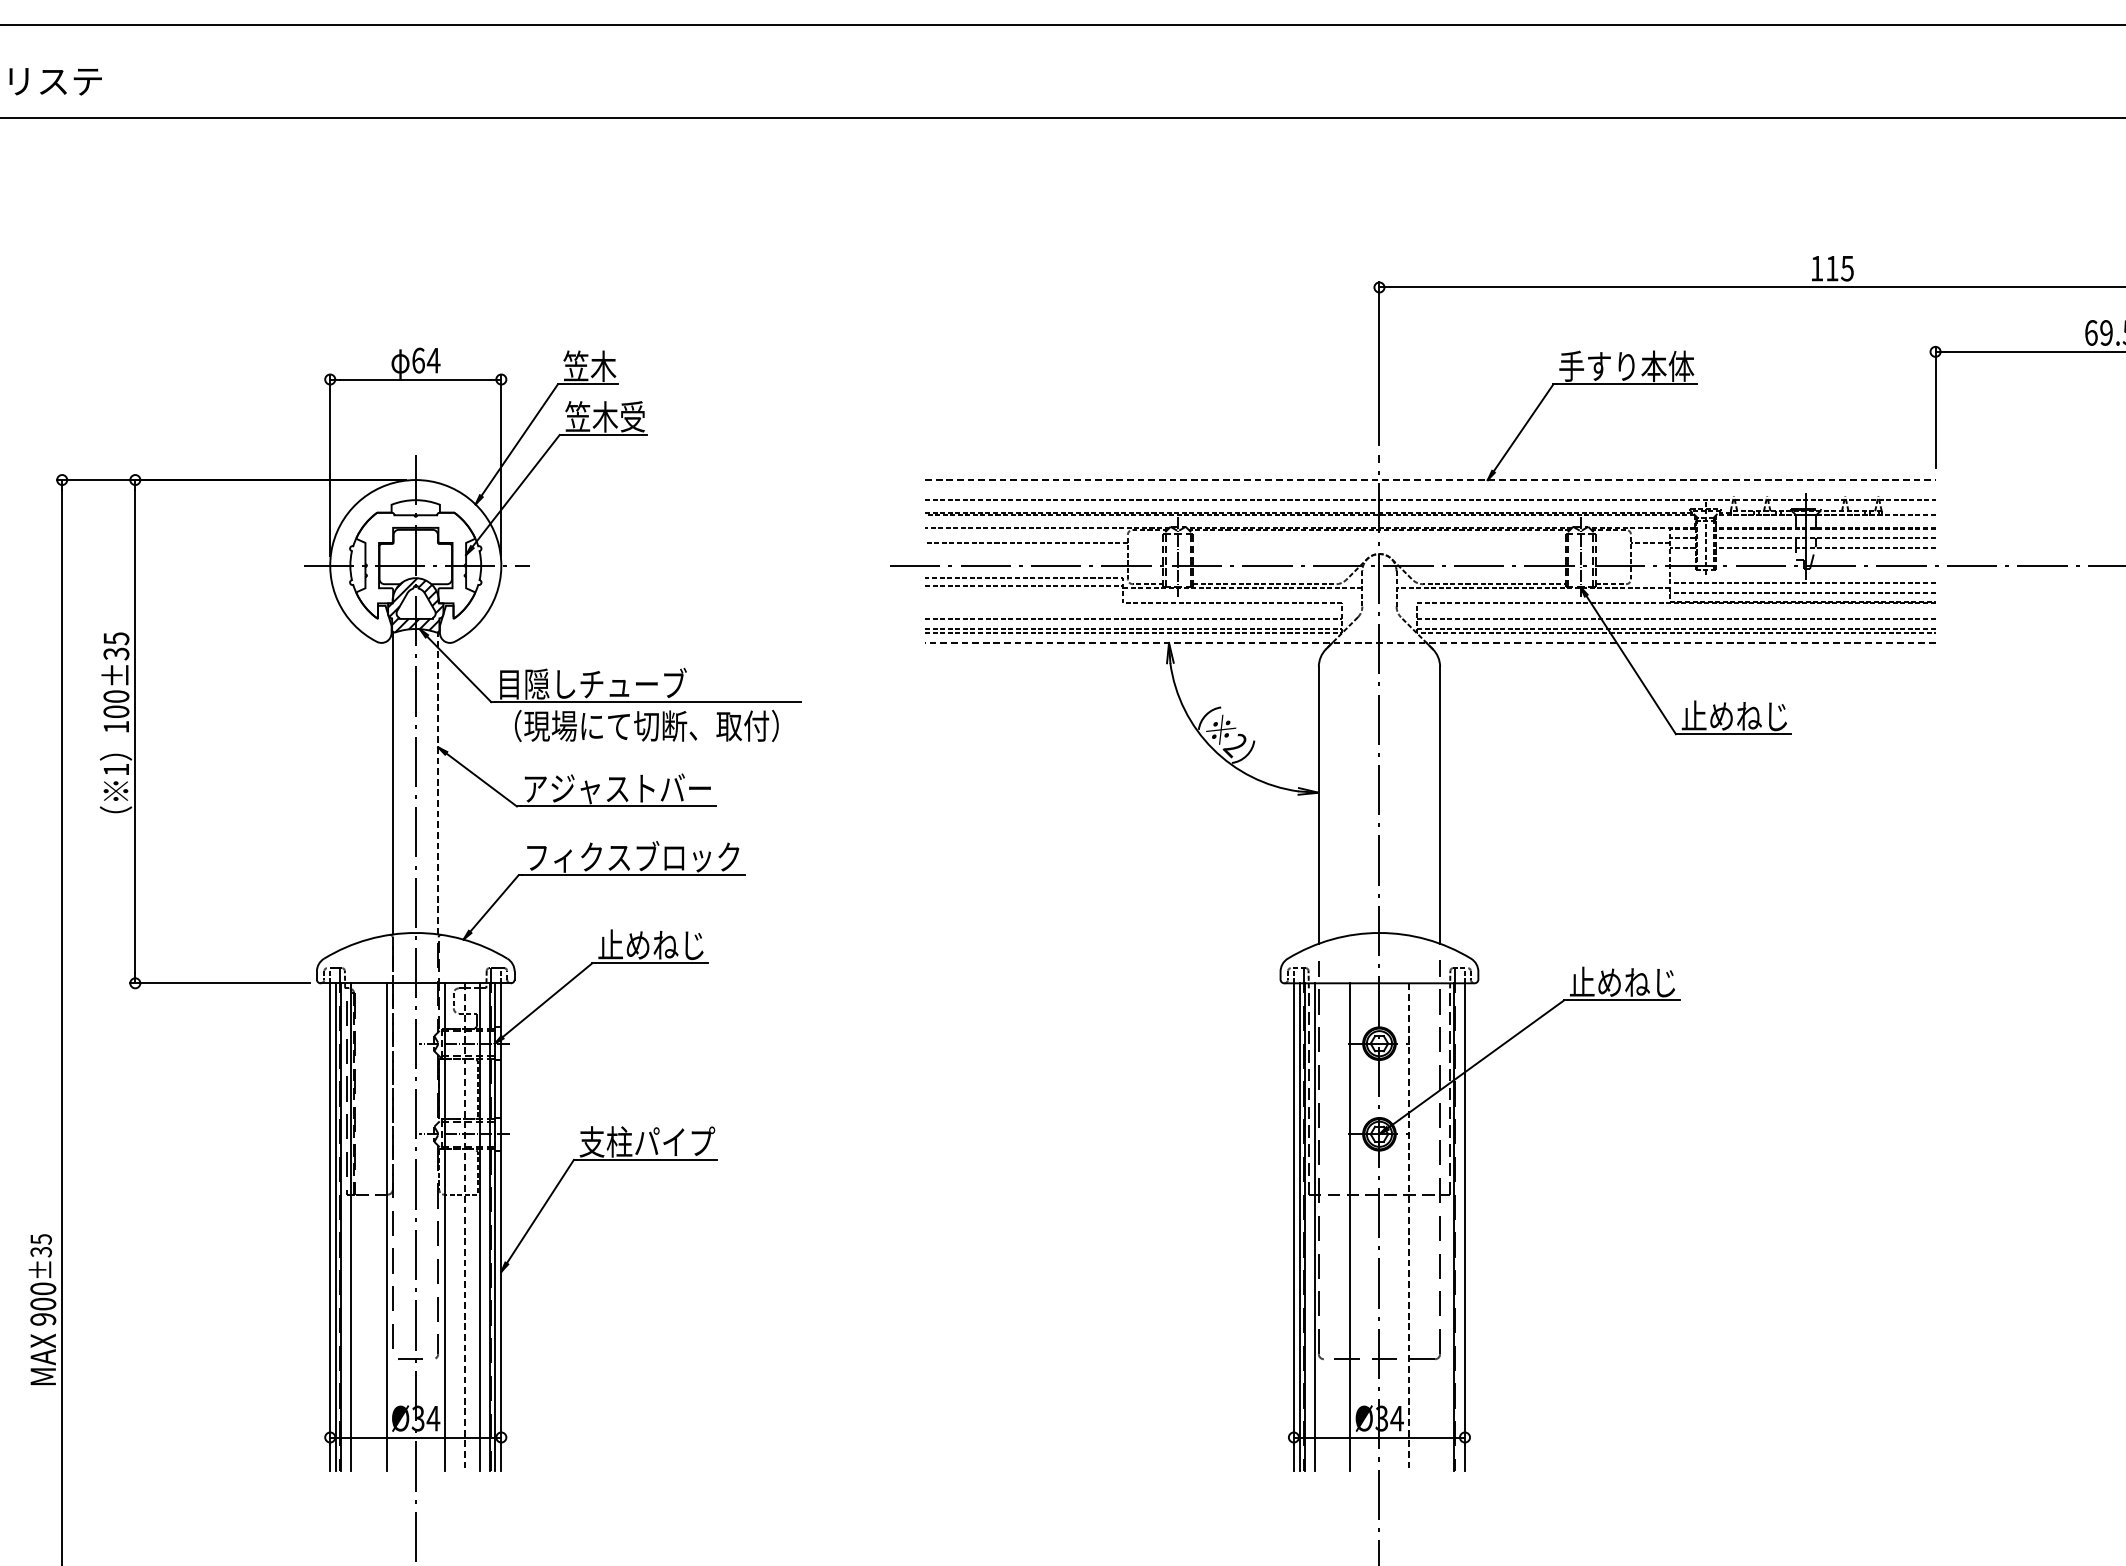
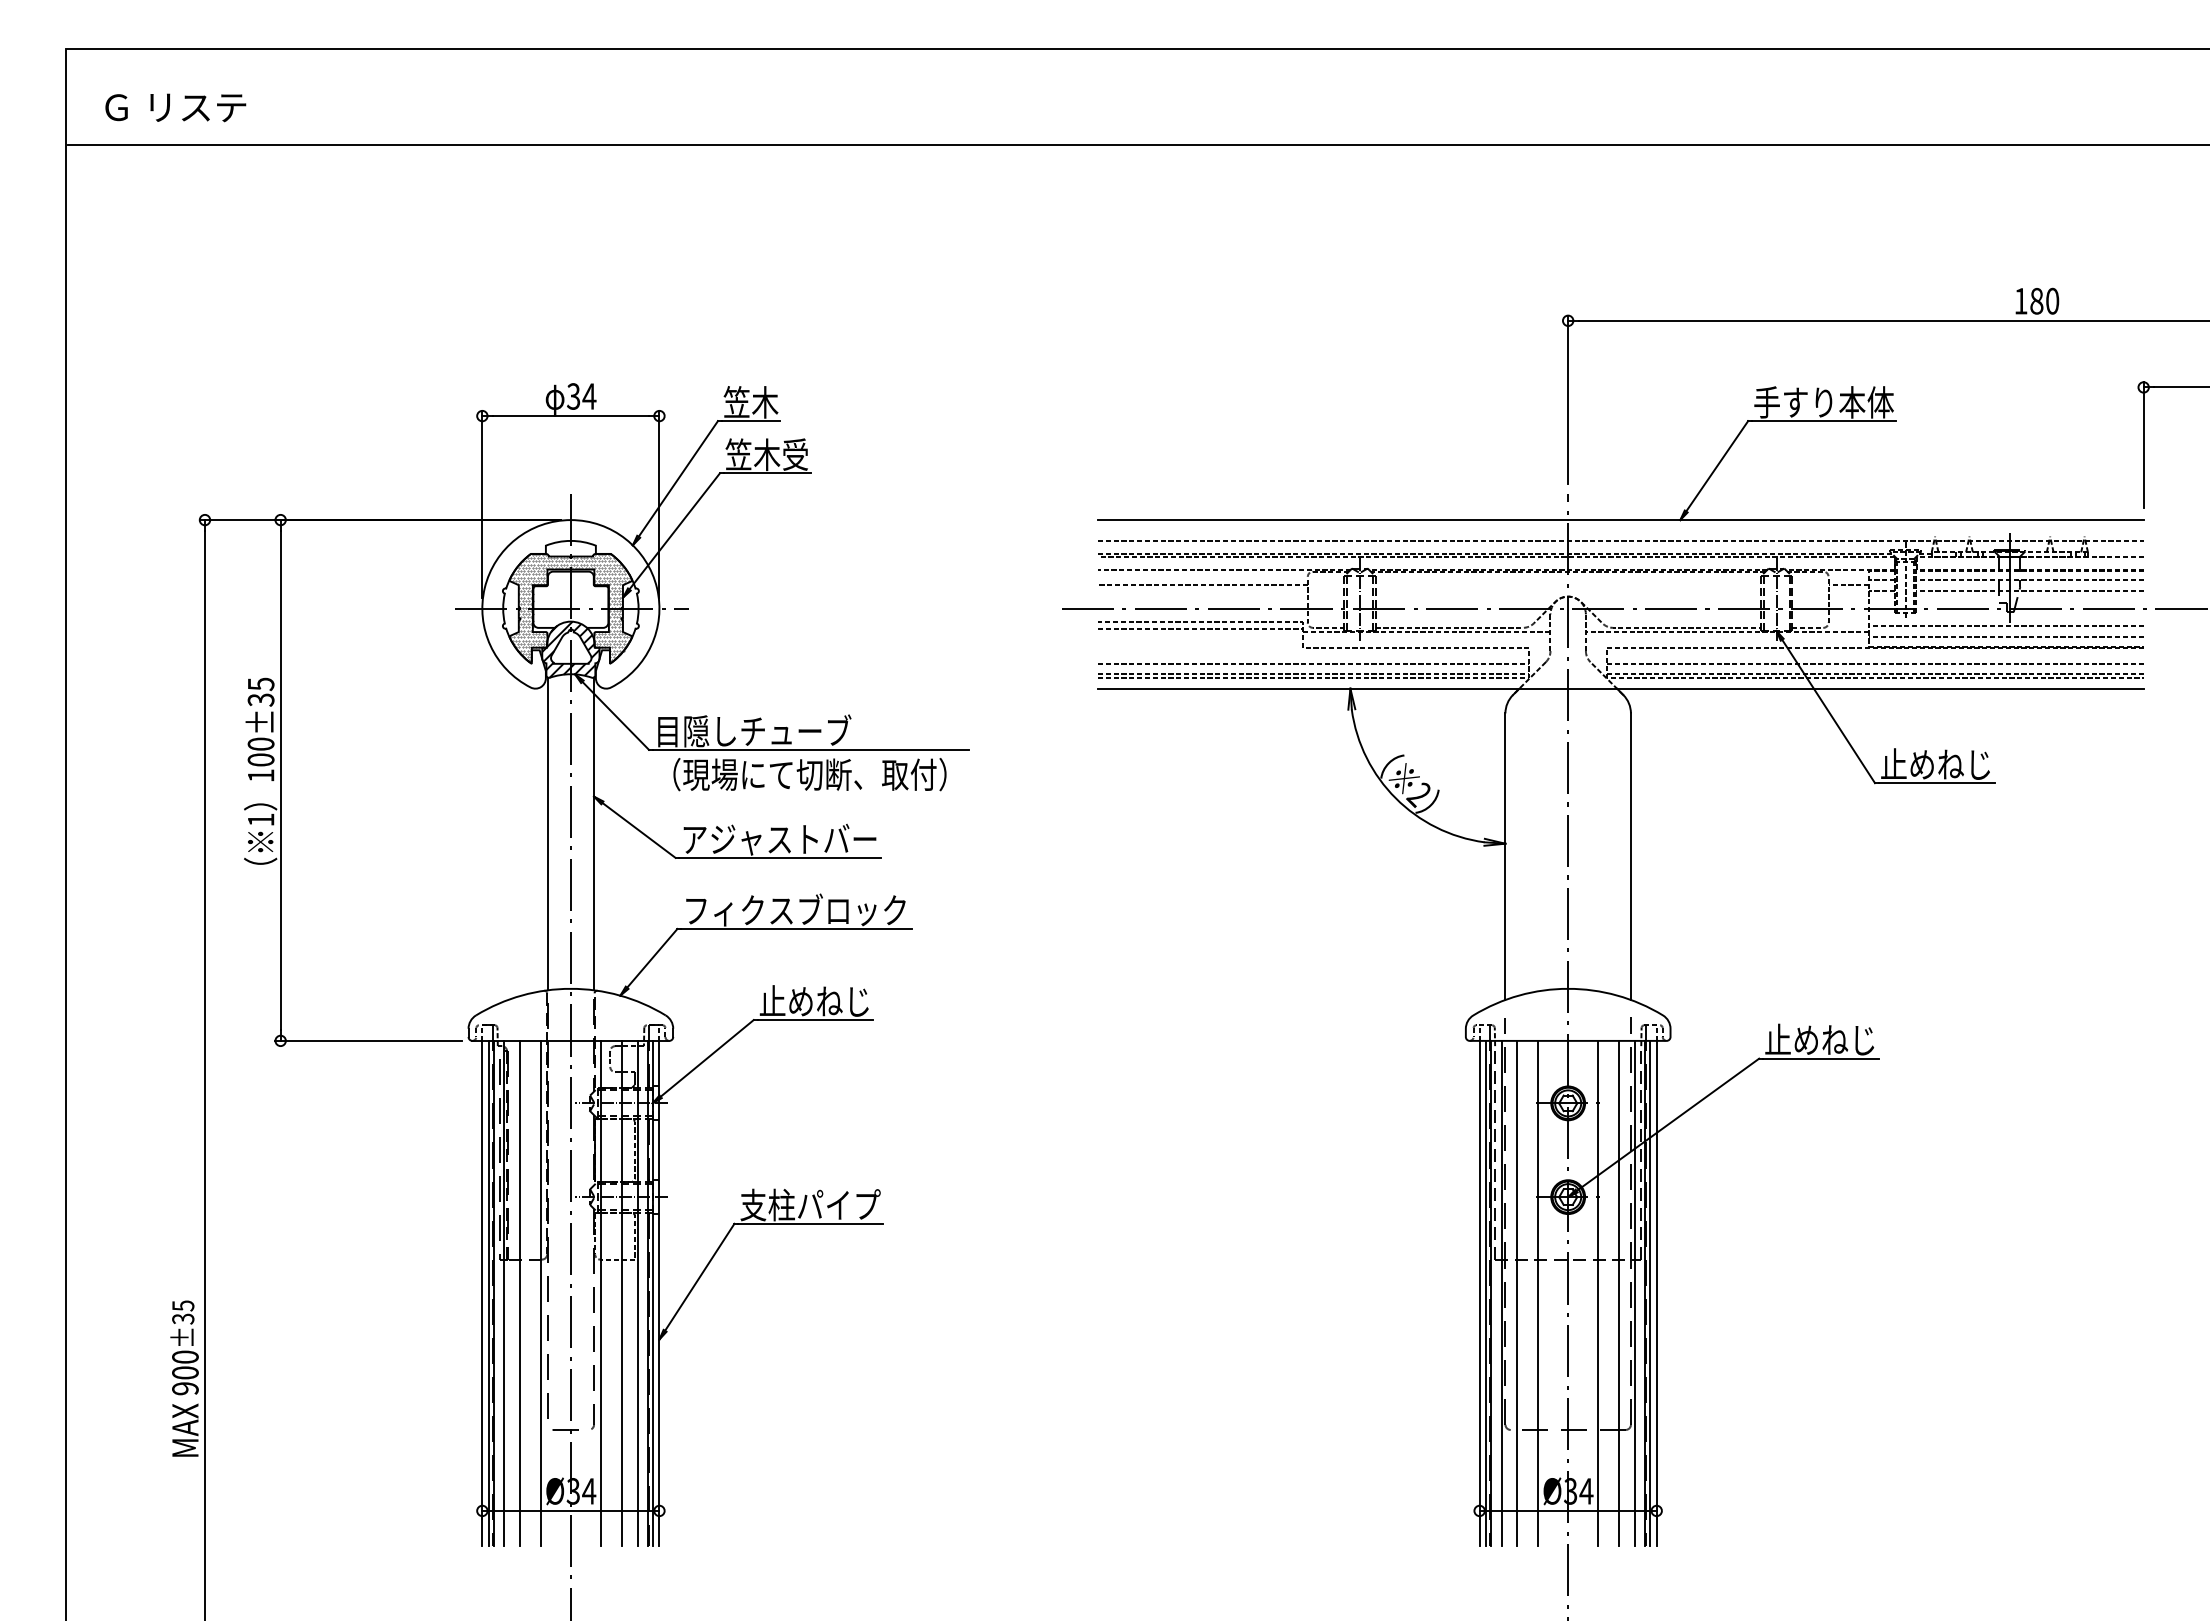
text: (1839, 267) -> (2044, 300), 115 -> 180
text: (418, 360) -> (573, 396), 64 -> 34
line: (1430, 480) -> (1620, 520), dashed -> solid
hatch: (415, 564) -> (570, 607), added
line: (1430, 642) -> (1620, 688), dashed -> solid
line: (438, 782) -> (594, 833), dashed -> solid
line: (366, 1227) -> (519, 1293), added
line: (464, 1227) -> (621, 1293), dashed -> solid
line: (1330, 1227) -> (1517, 1293), added
line: (1408, 1227) -> (1598, 1293), dashed -> solid
line: (1429, 1227) -> (1619, 1293), added
line: (1443, 1227) -> (1634, 1293), added
line: (1458, 1227) -> (1650, 1293), added

